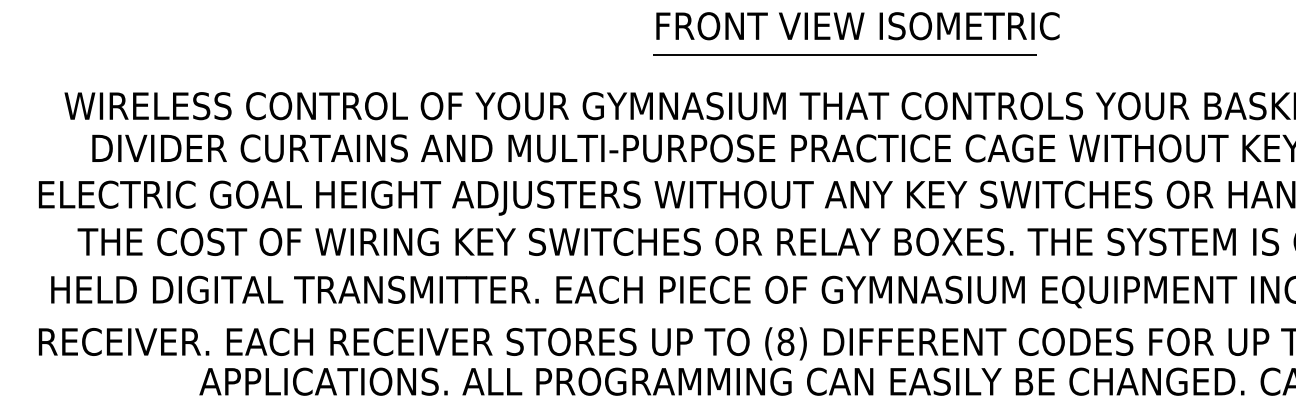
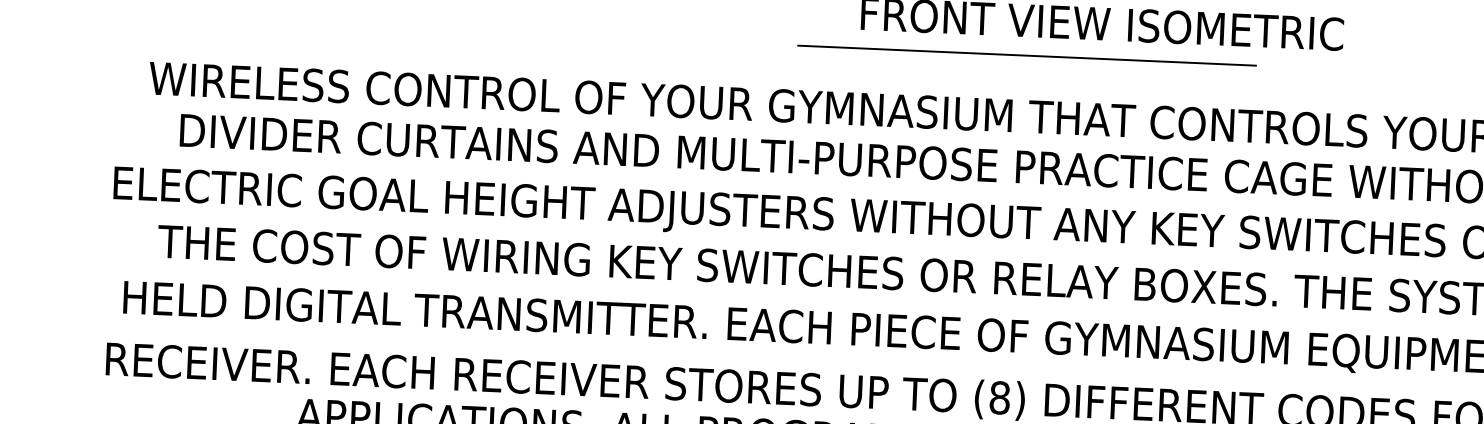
line: (844, 54) -> (1026, 54), moved

